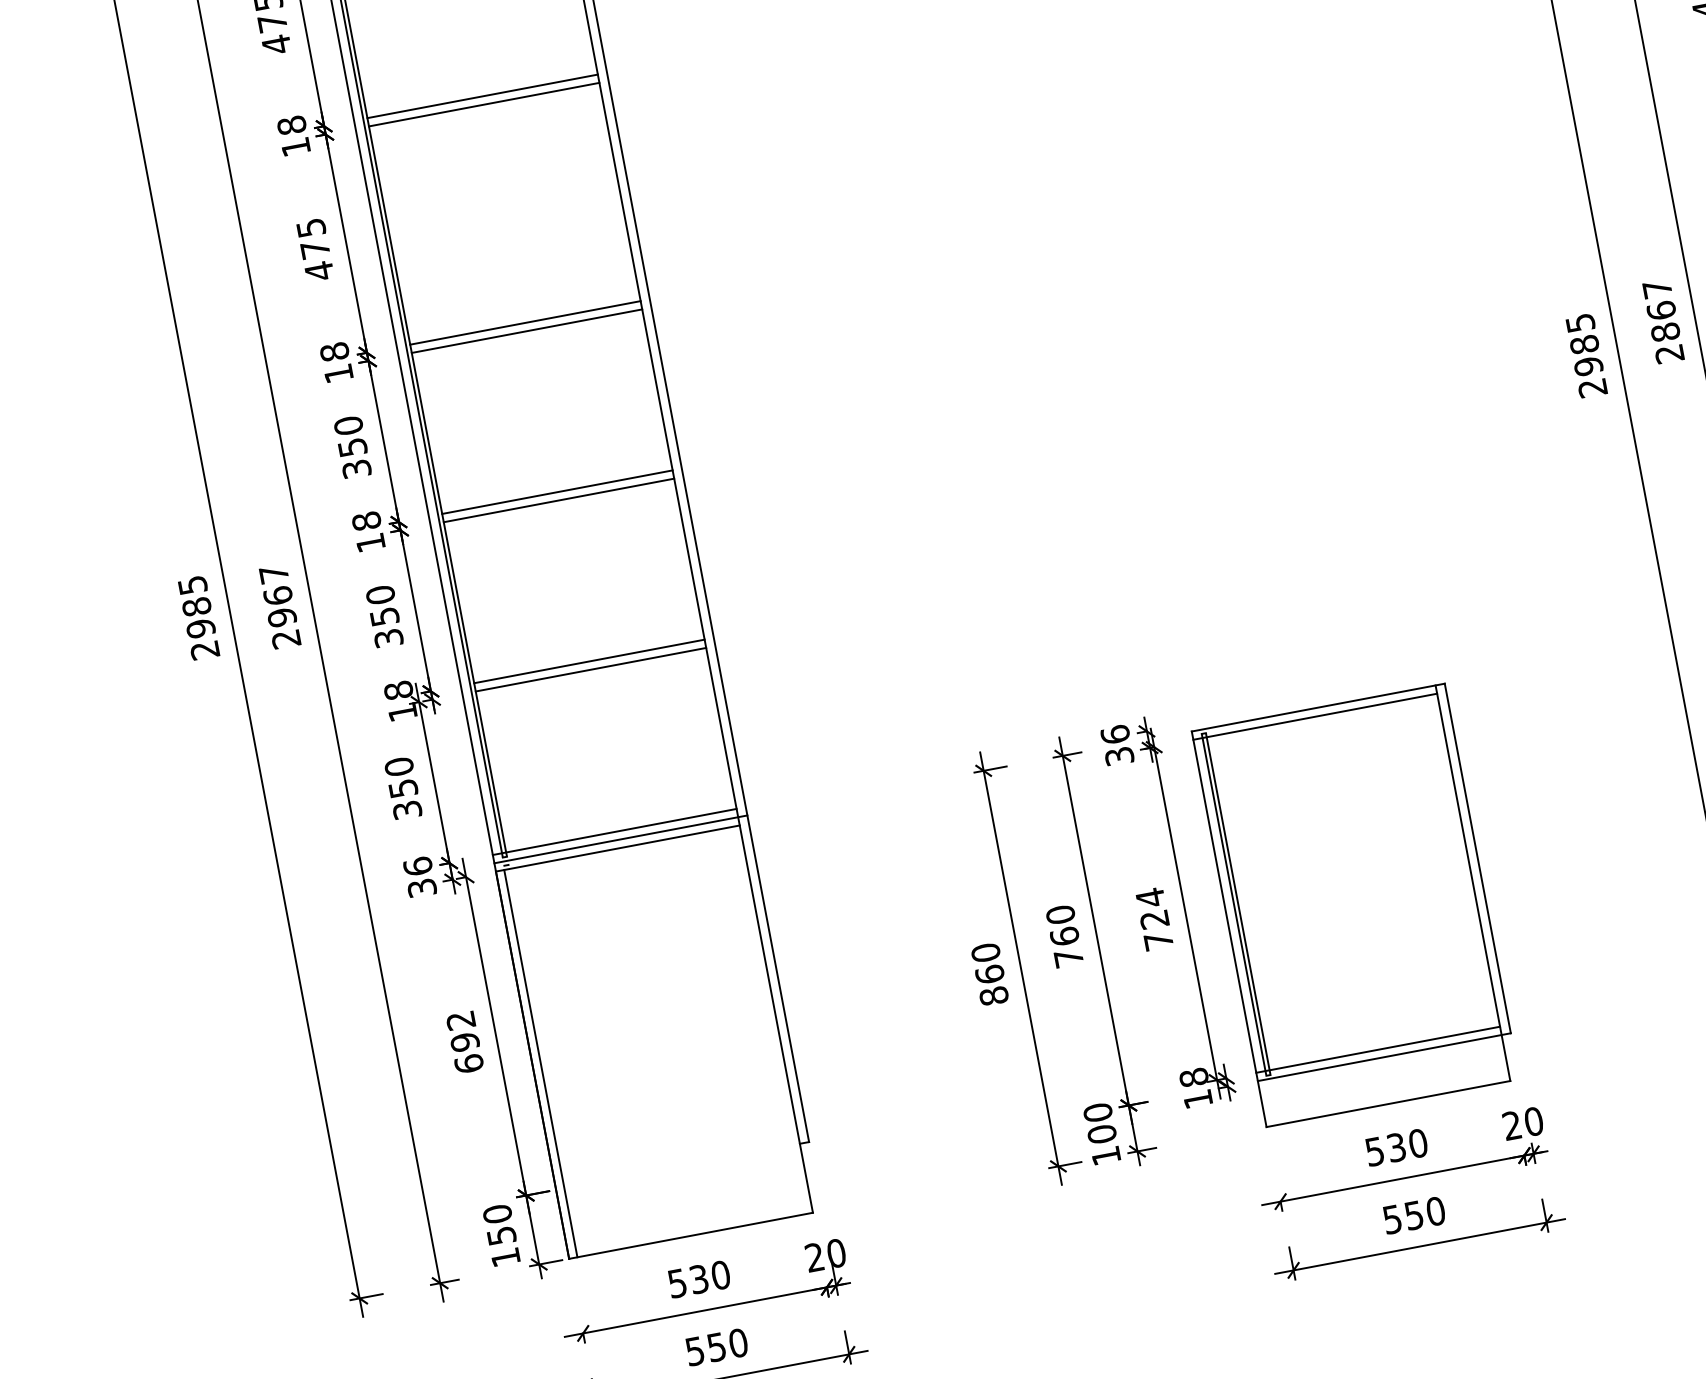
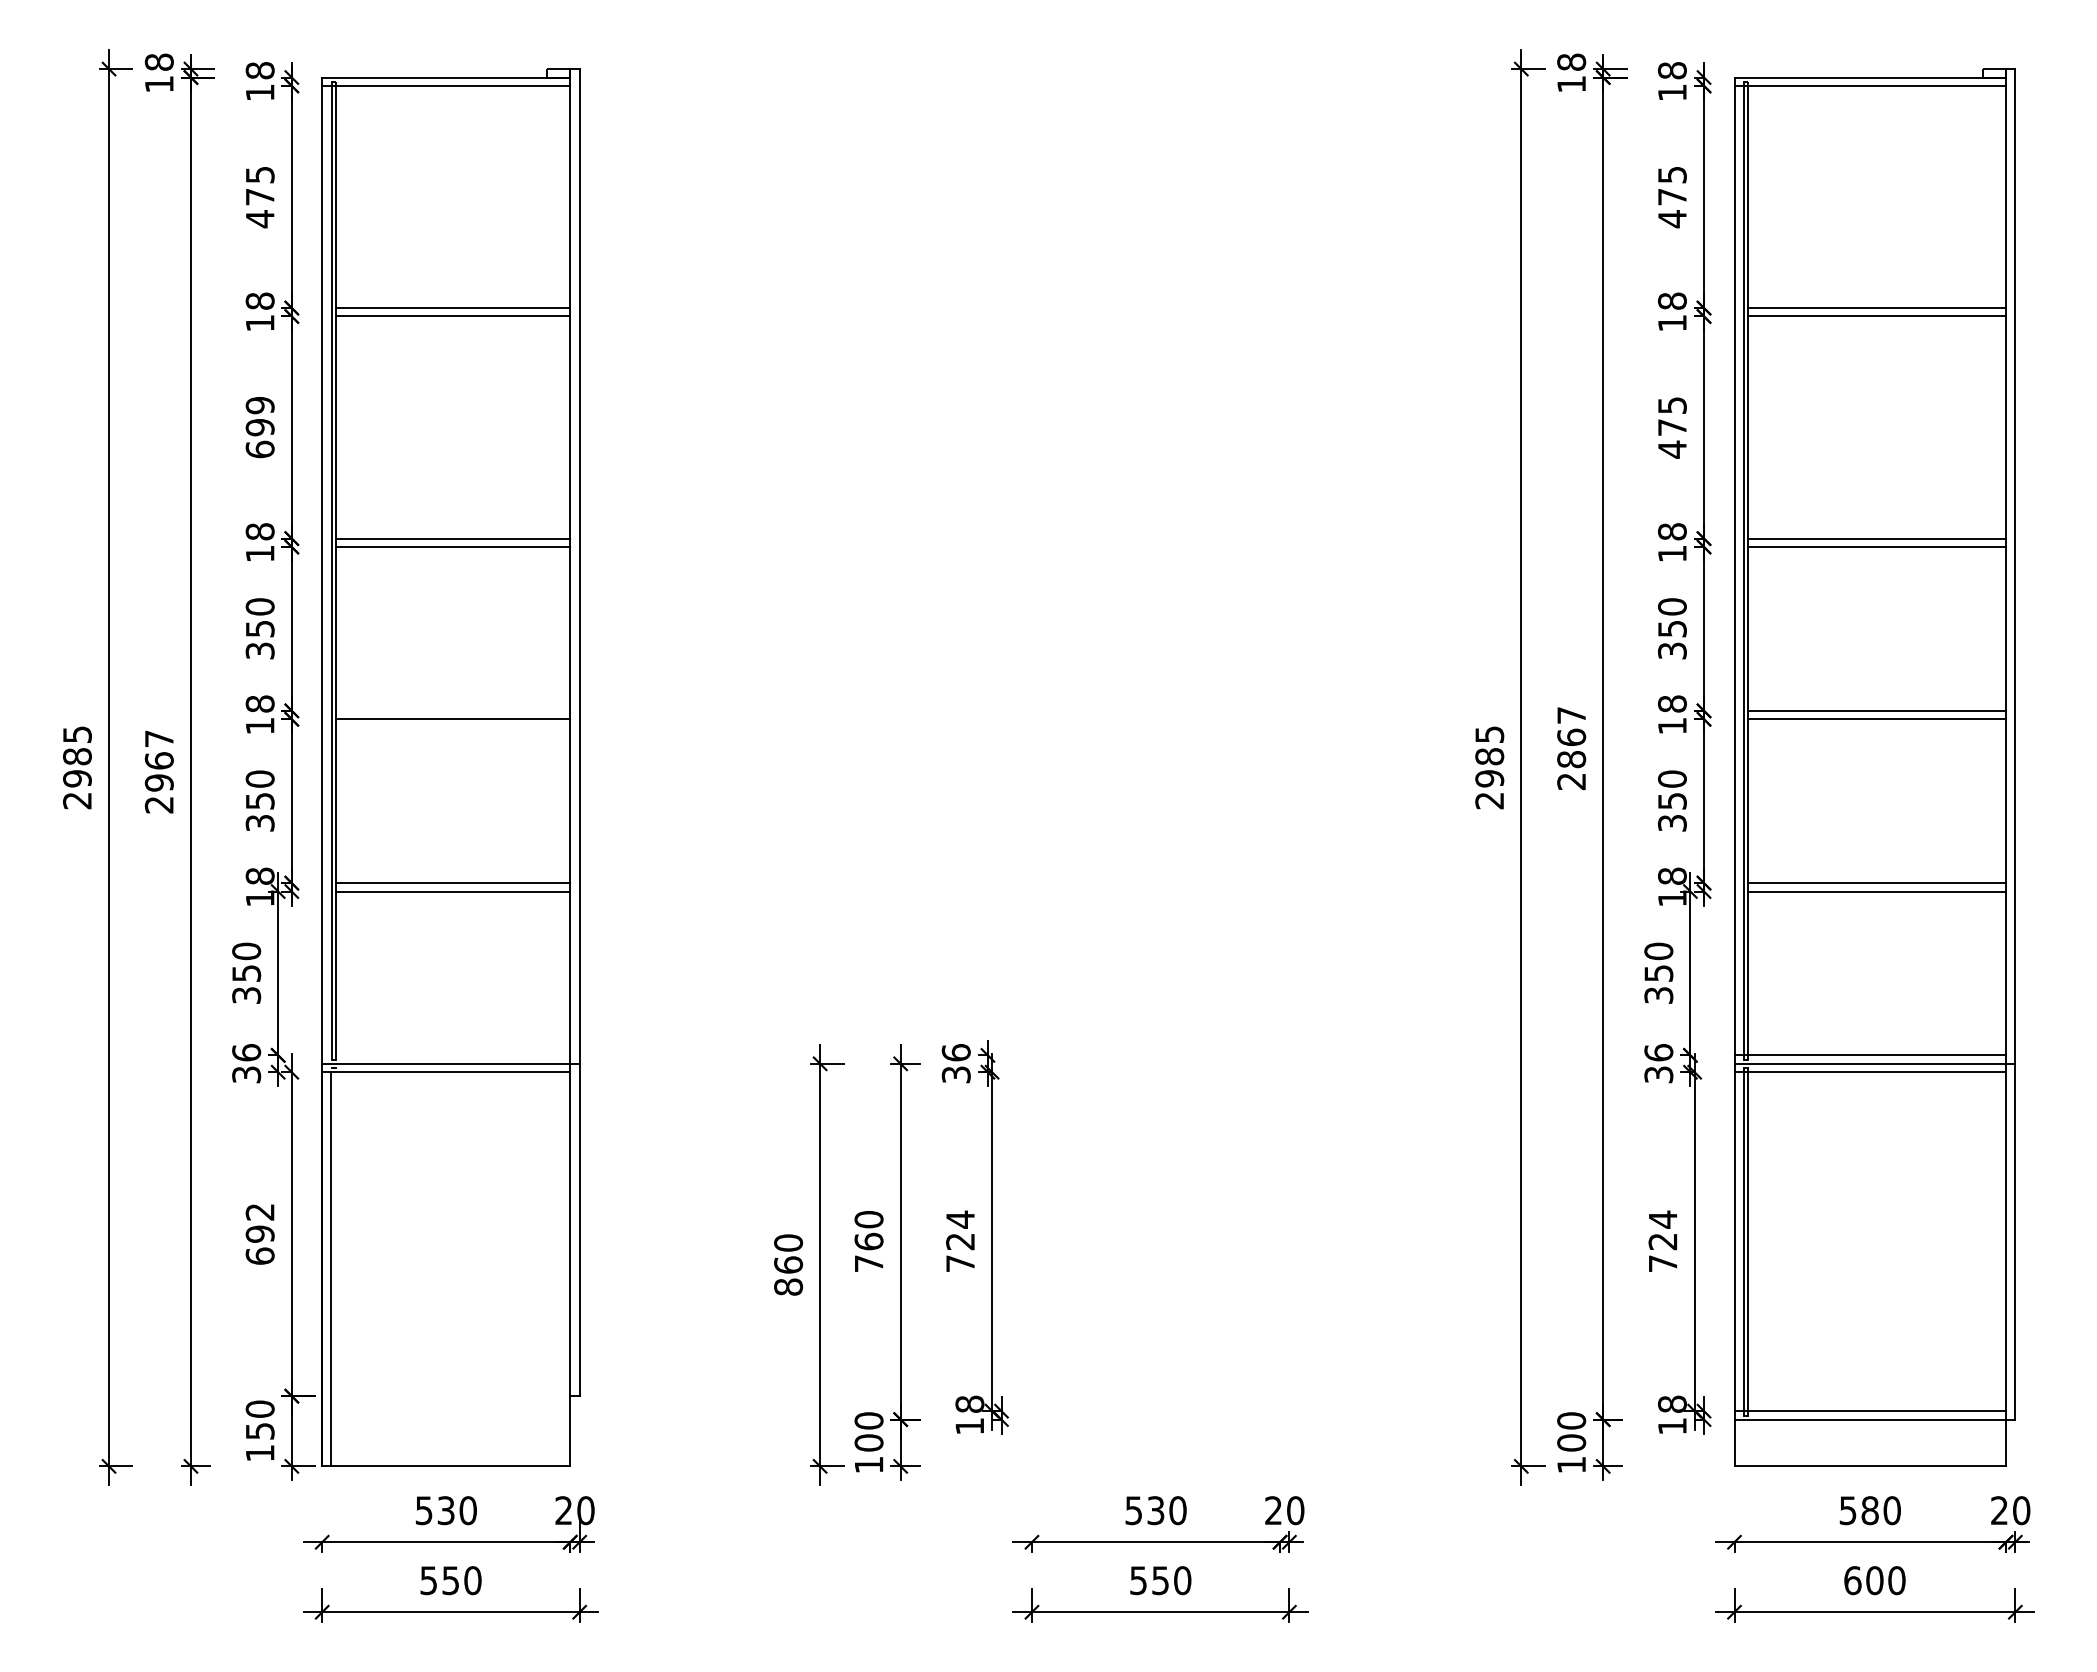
text: (314, 249) -> (259, 427), 475 -> 699
line: (556, 491) -> (452, 710), removed
line: (614, 832) -> (446, 1055), removed
part: (1355, 904) -> (1160, 1264), removed

